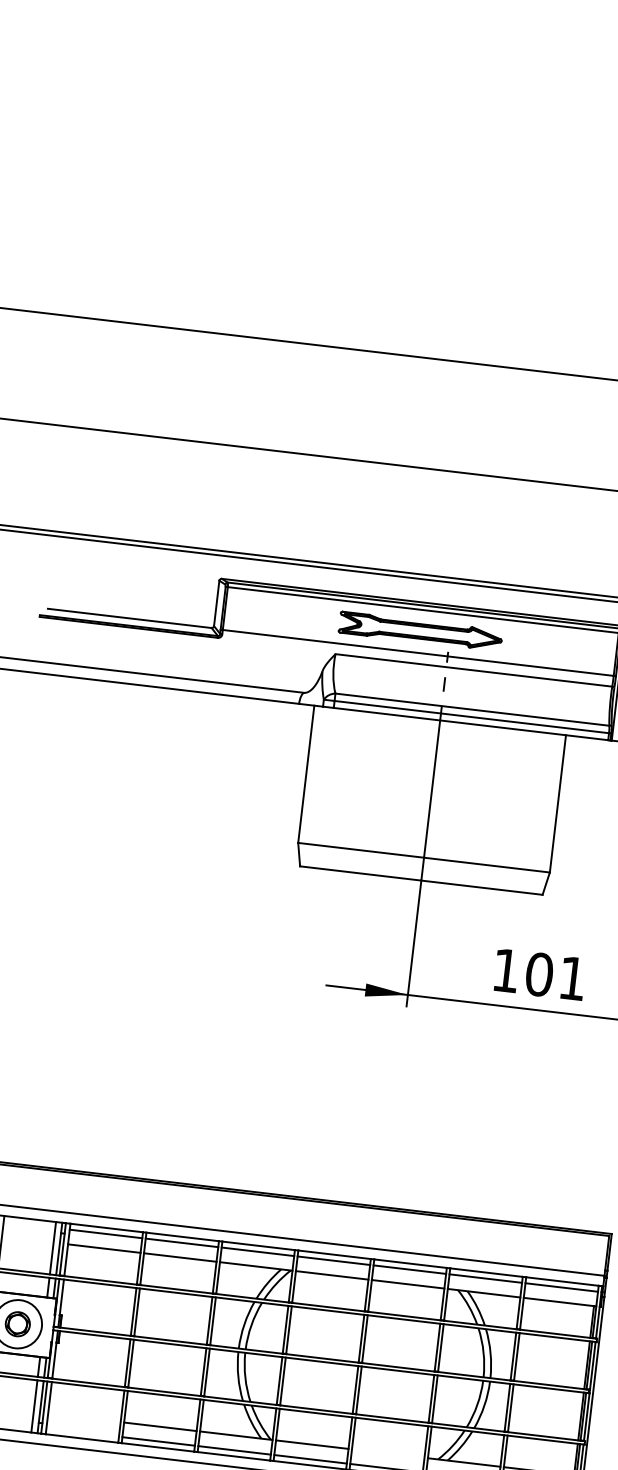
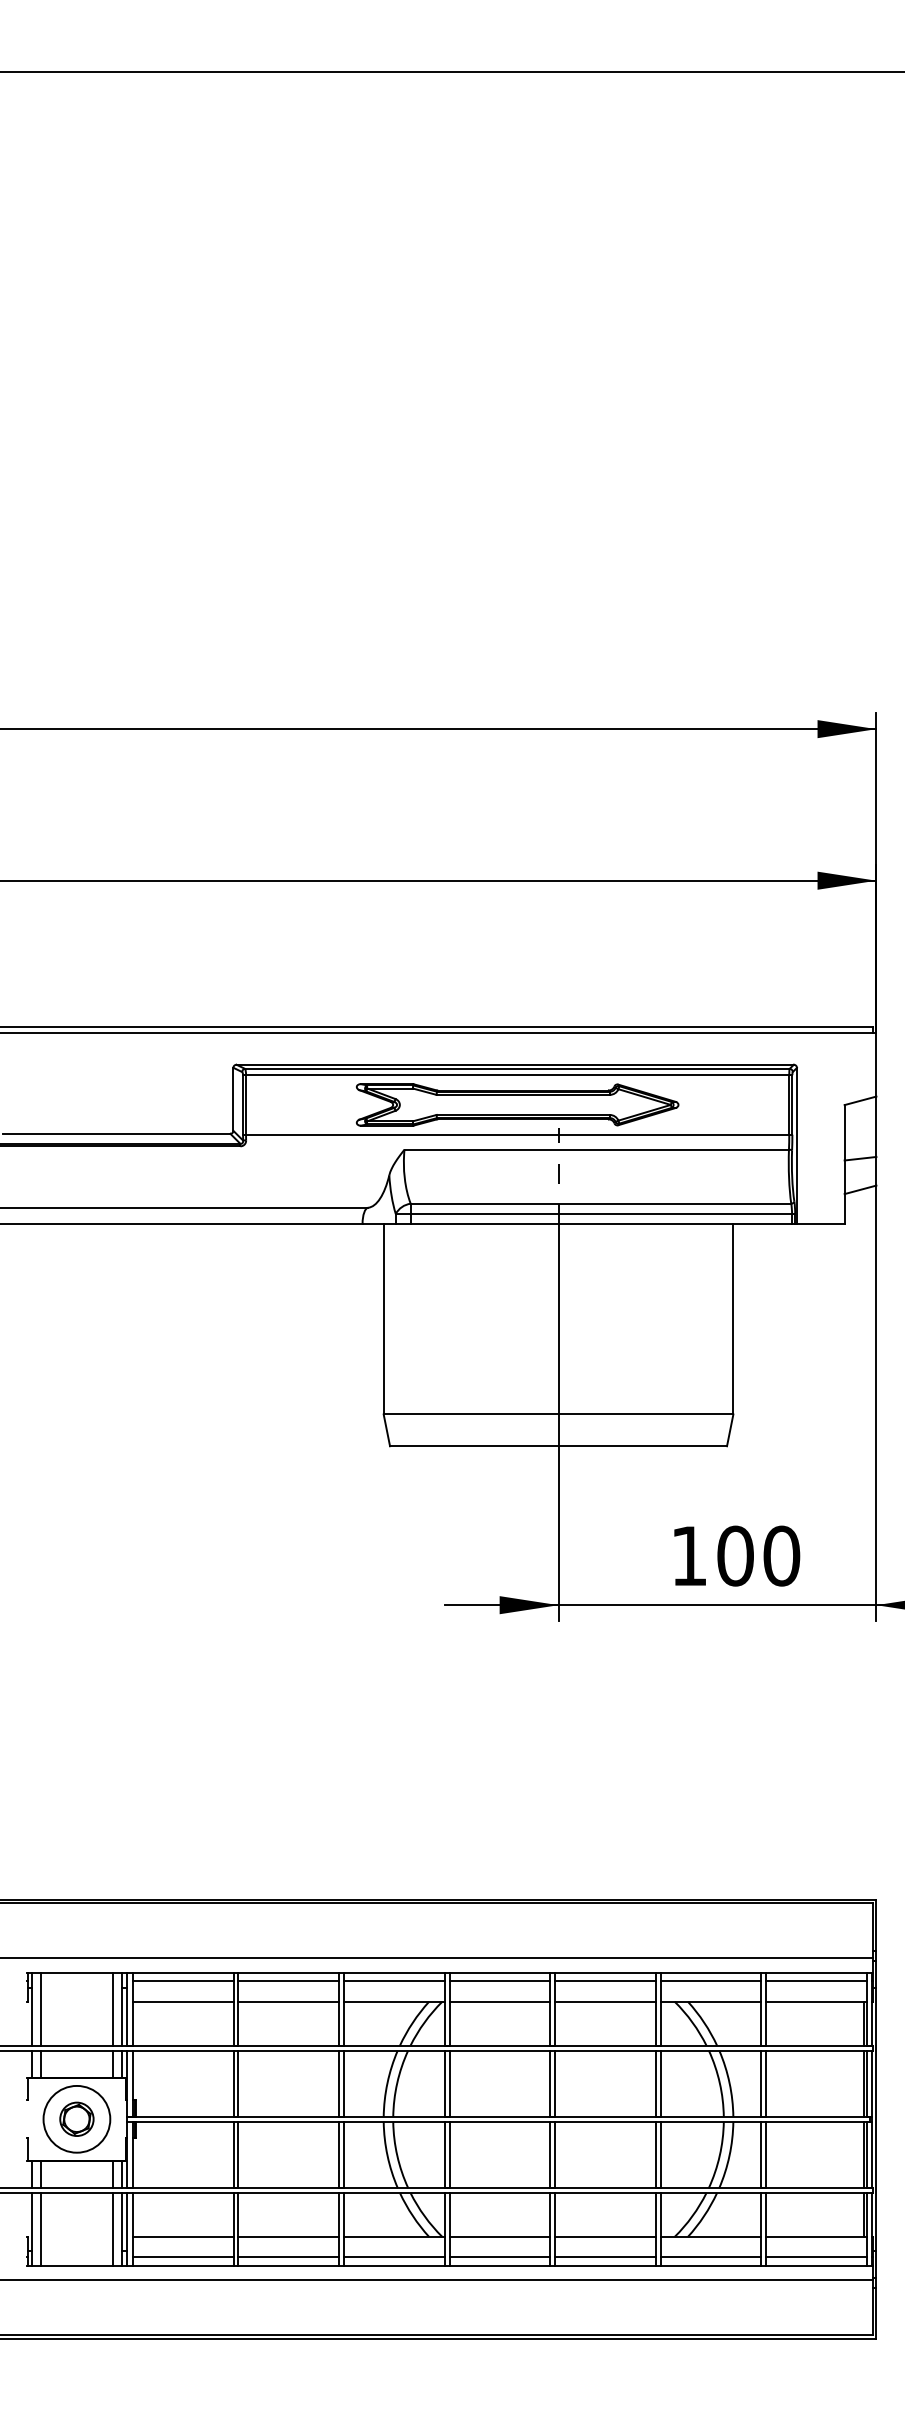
part: (420, 631) -> (517, 1104), size x1.43
text: (572, 978) -> (781, 1555), 101 -> 100
line: (83, 1417) -> (182, 2236), added
line: (82, 1432) -> (182, 2257), added
line: (388, 1453) -> (605, 2236), added

